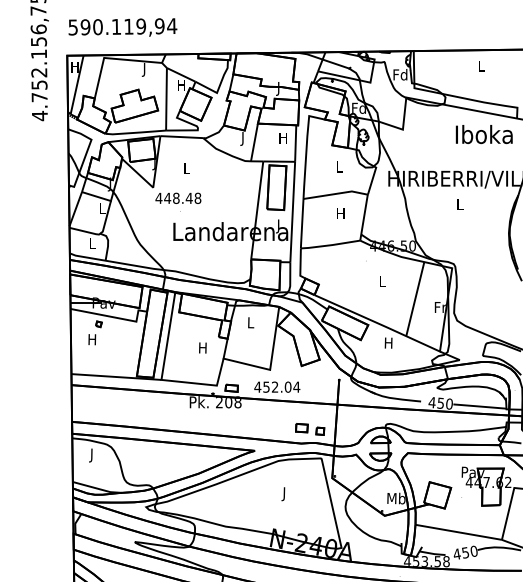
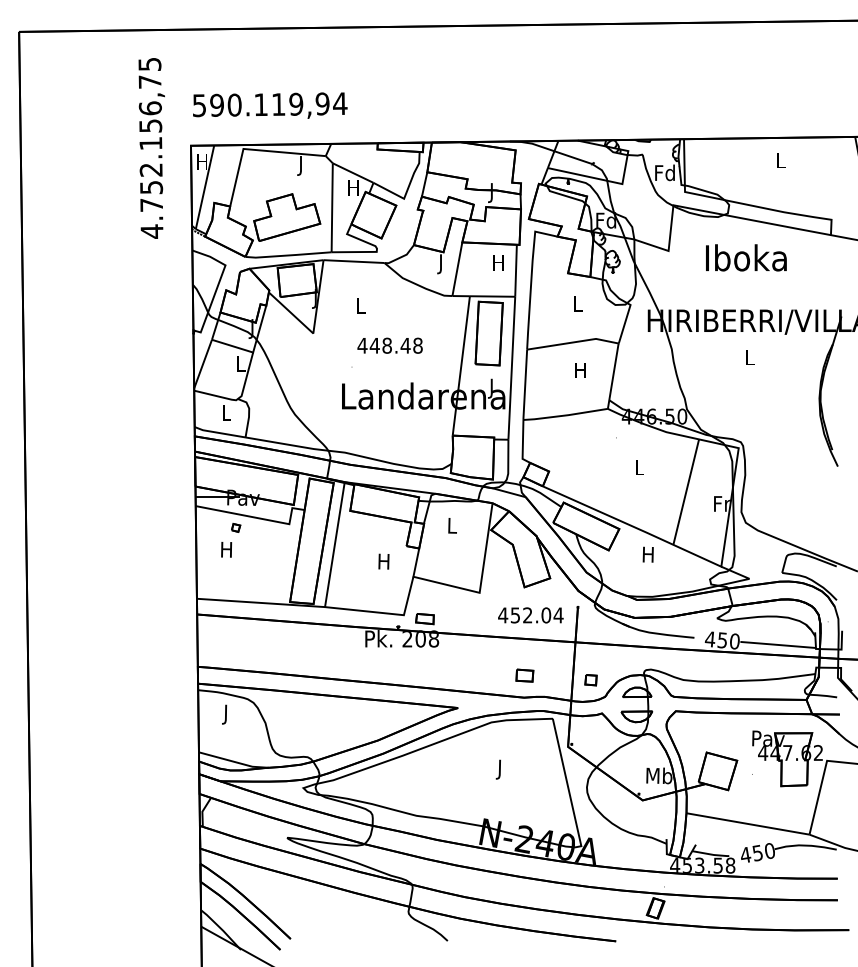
text: (484, 134) -> (746, 257), moved
text: (177, 198) -> (389, 345), moved
text: (277, 387) -> (530, 615), moved
part: (319, 431) -> (590, 680), moved

